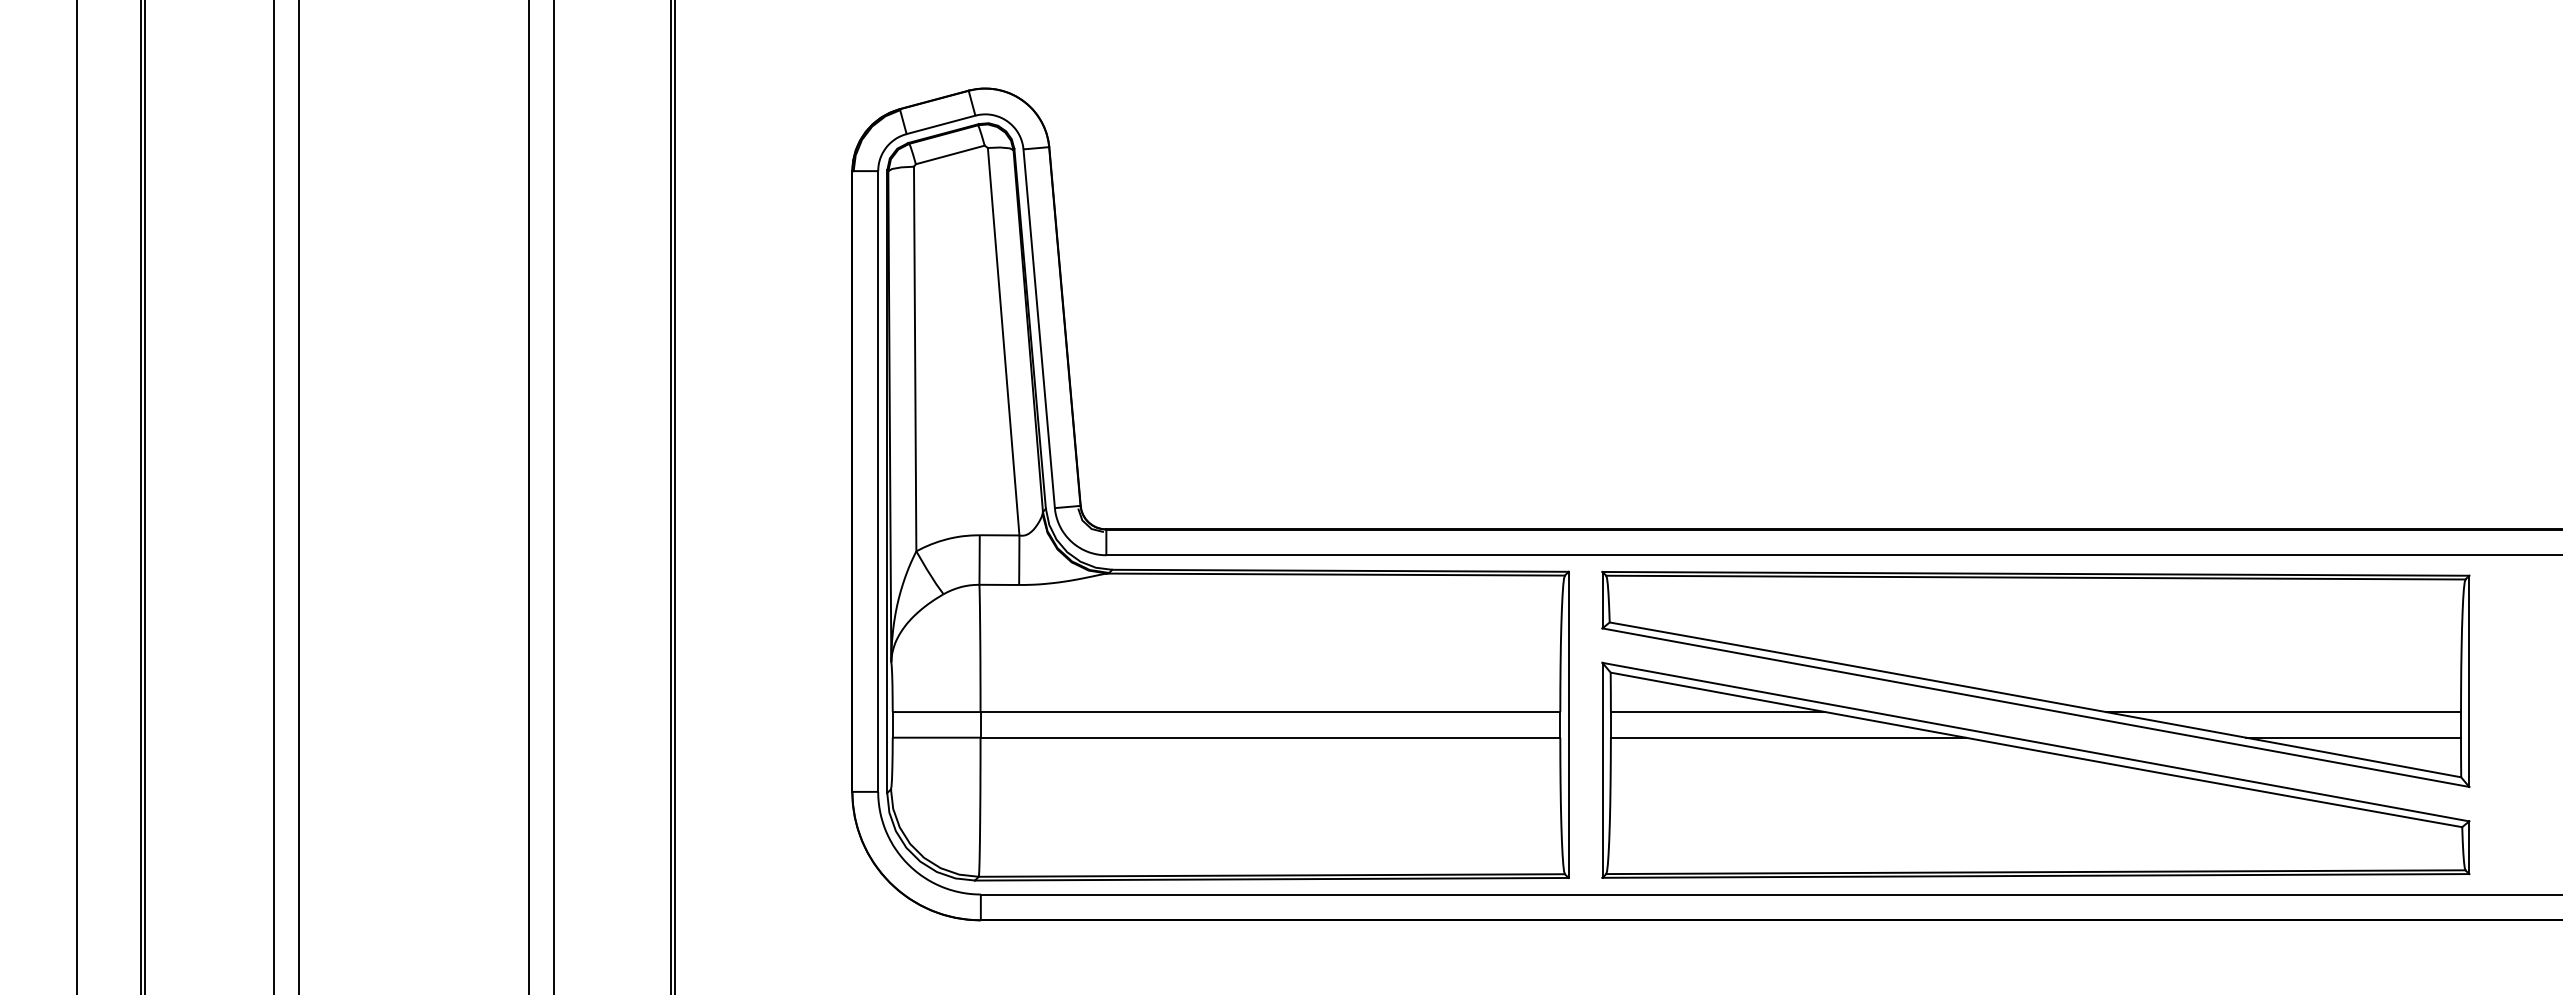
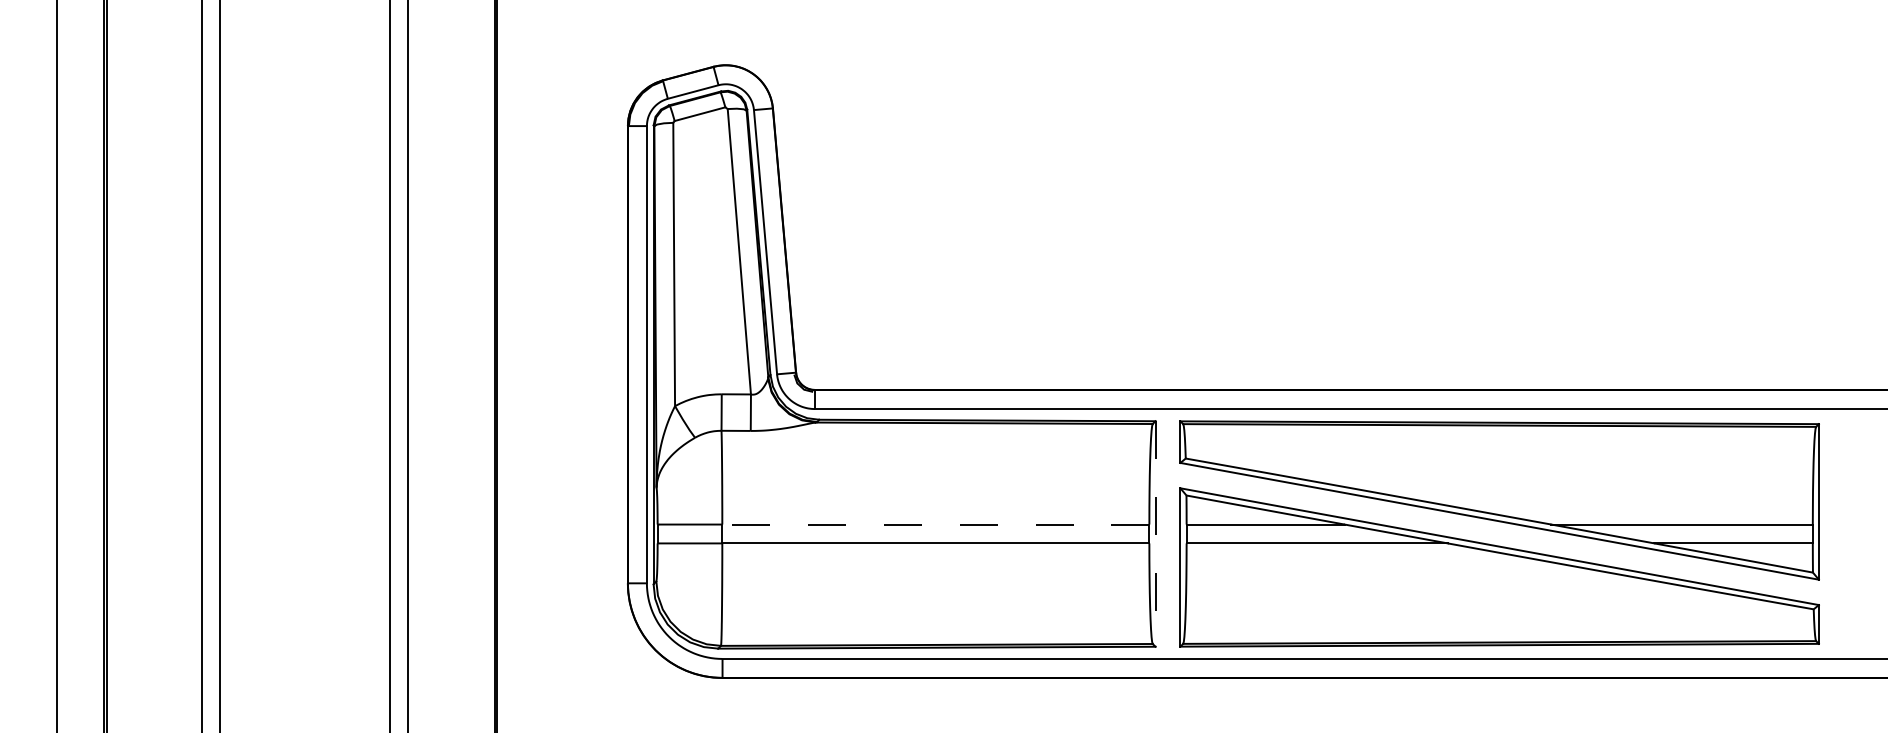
line: (1269, 712) -> (935, 524), solid -> dashed
line: (1568, 725) -> (1155, 534), solid -> dashed

